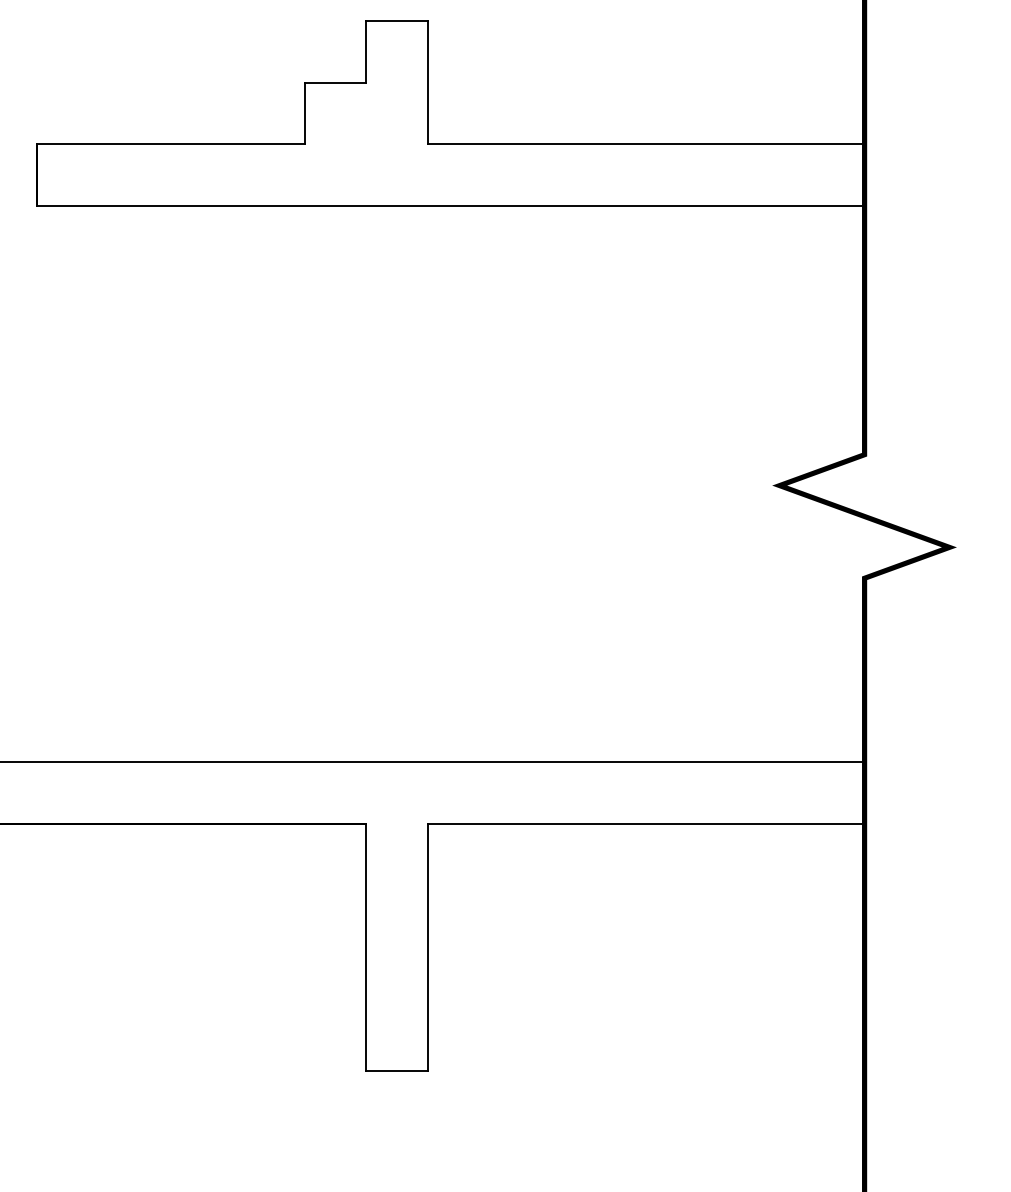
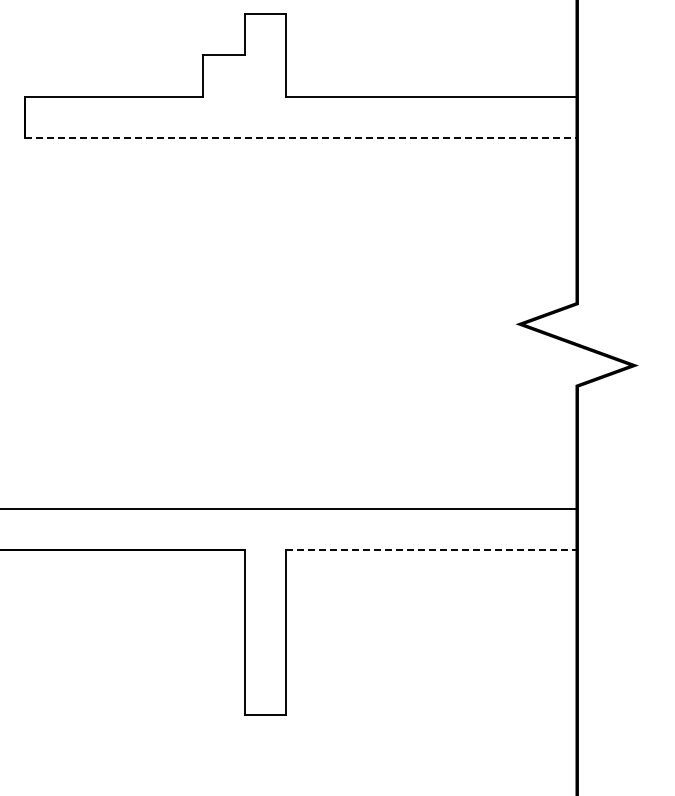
line: (451, 205) -> (301, 137), solid -> dashed
line: (646, 824) -> (431, 550), solid -> dashed

